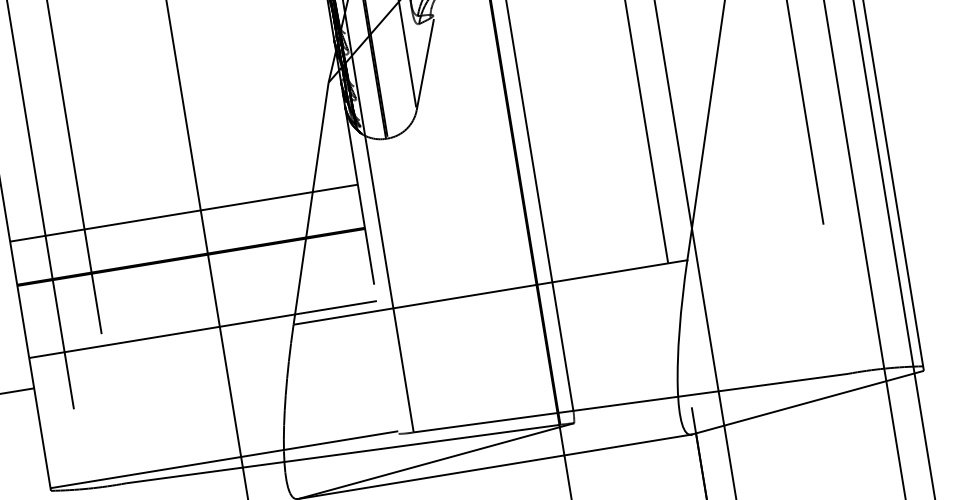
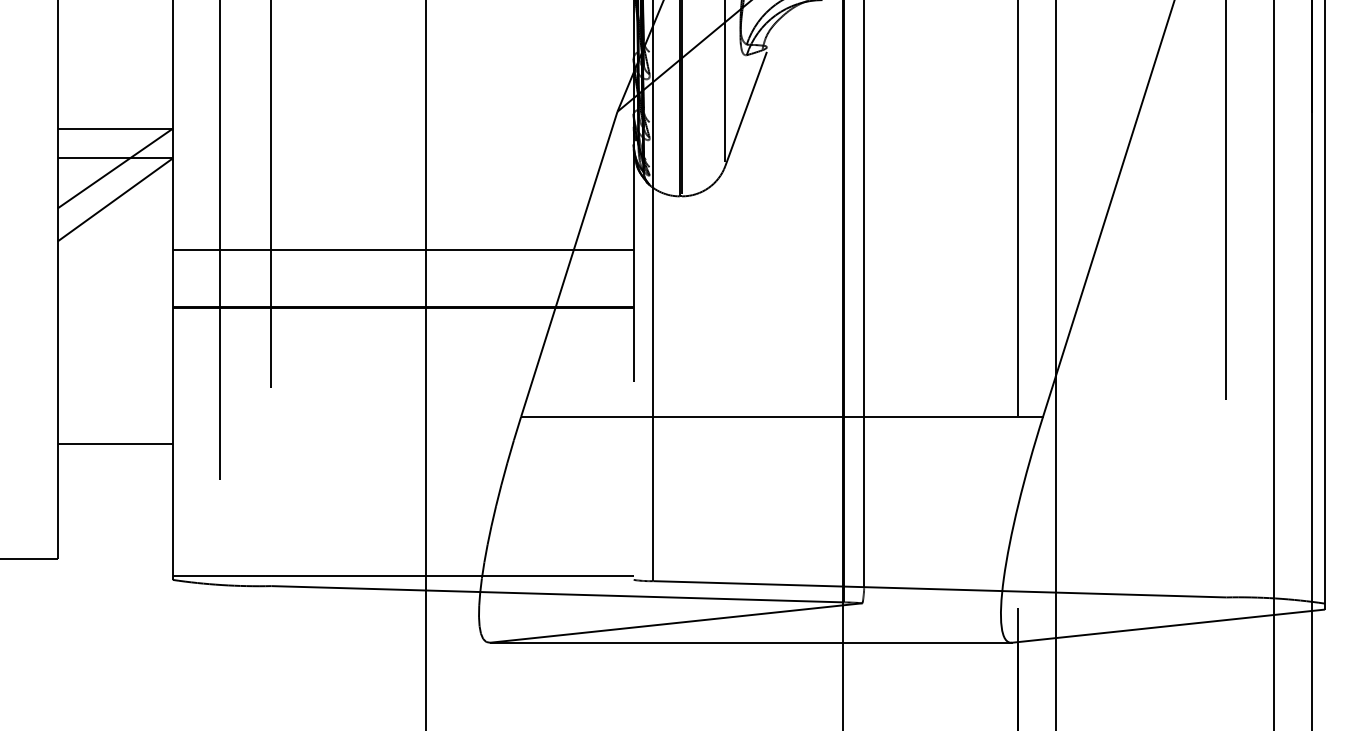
line: (202, 329) -> (402, 403), removed

